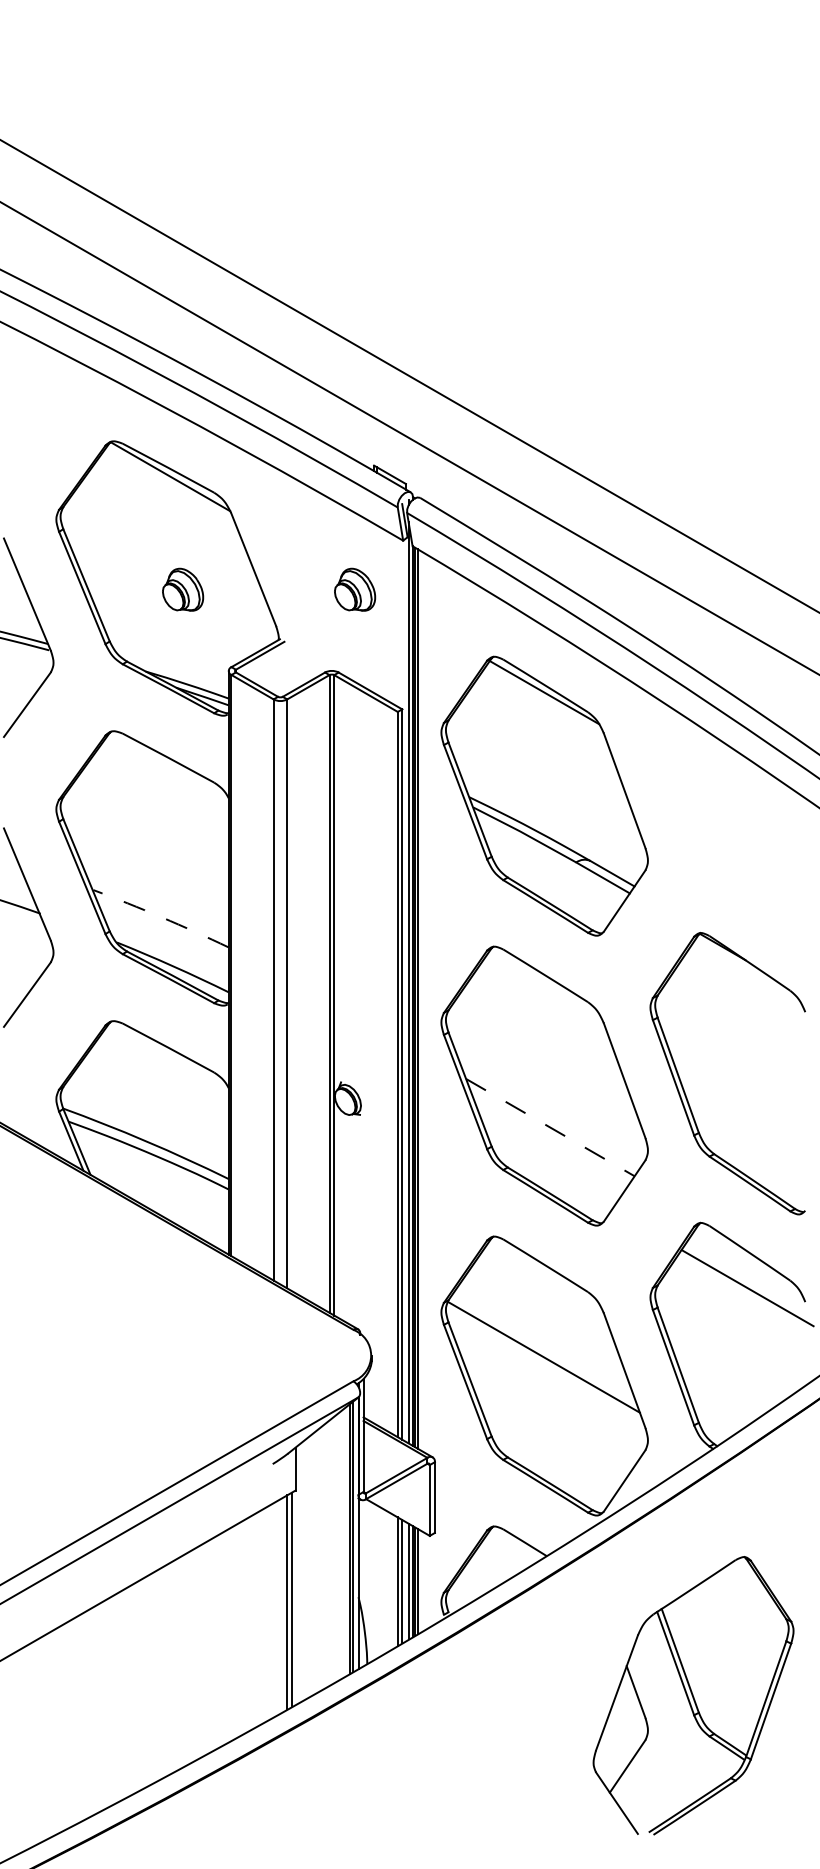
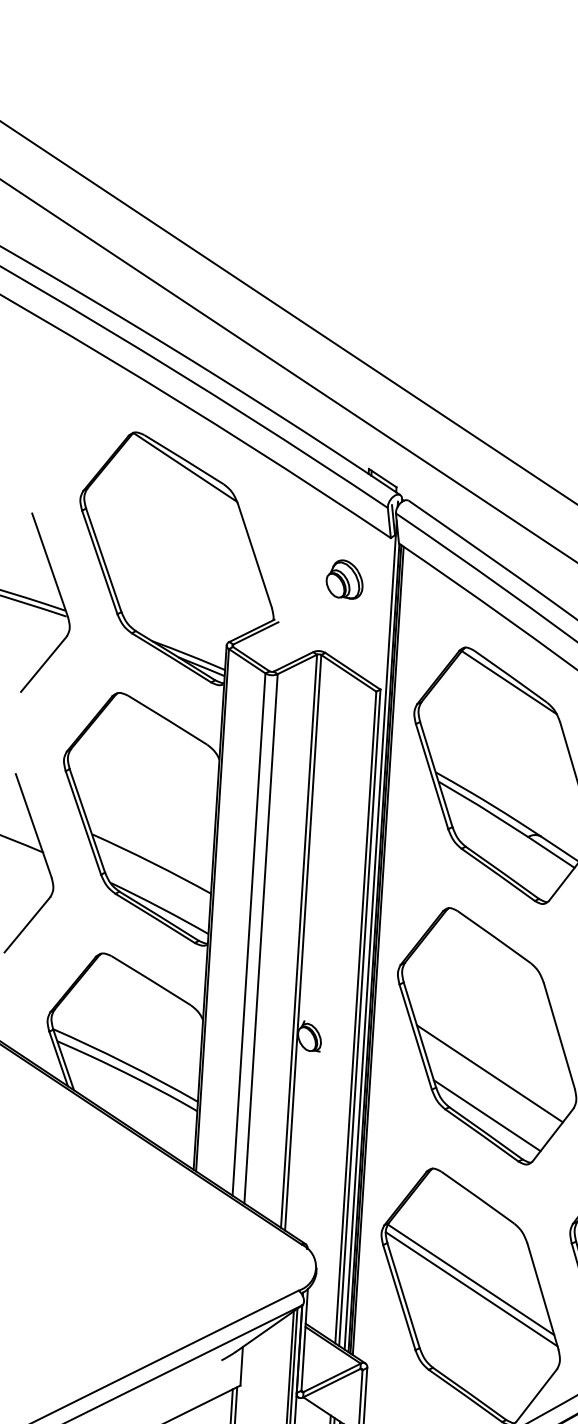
part: (183, 589) -> (190, 569), removed
arc: (161, 917) -> (152, 863), dashed -> solid
line: (550, 1127) -> (490, 1073), dashed -> solid
line: (549, 1173) -> (486, 1115), added
line: (545, 1367) -> (471, 1289), added

